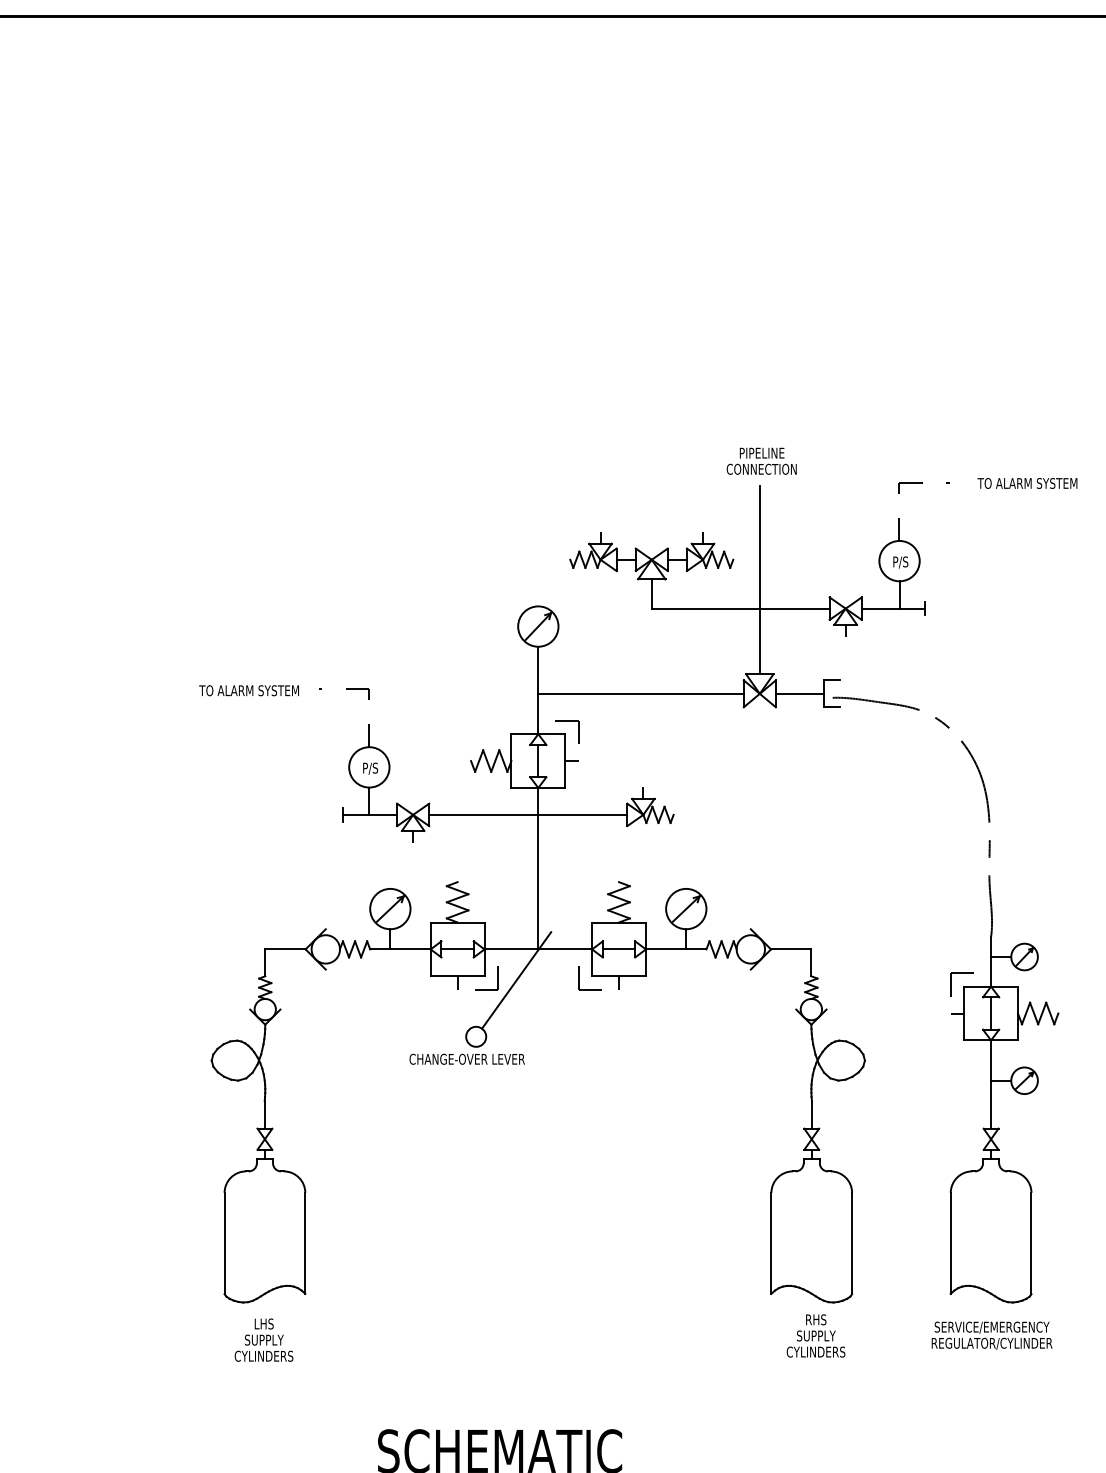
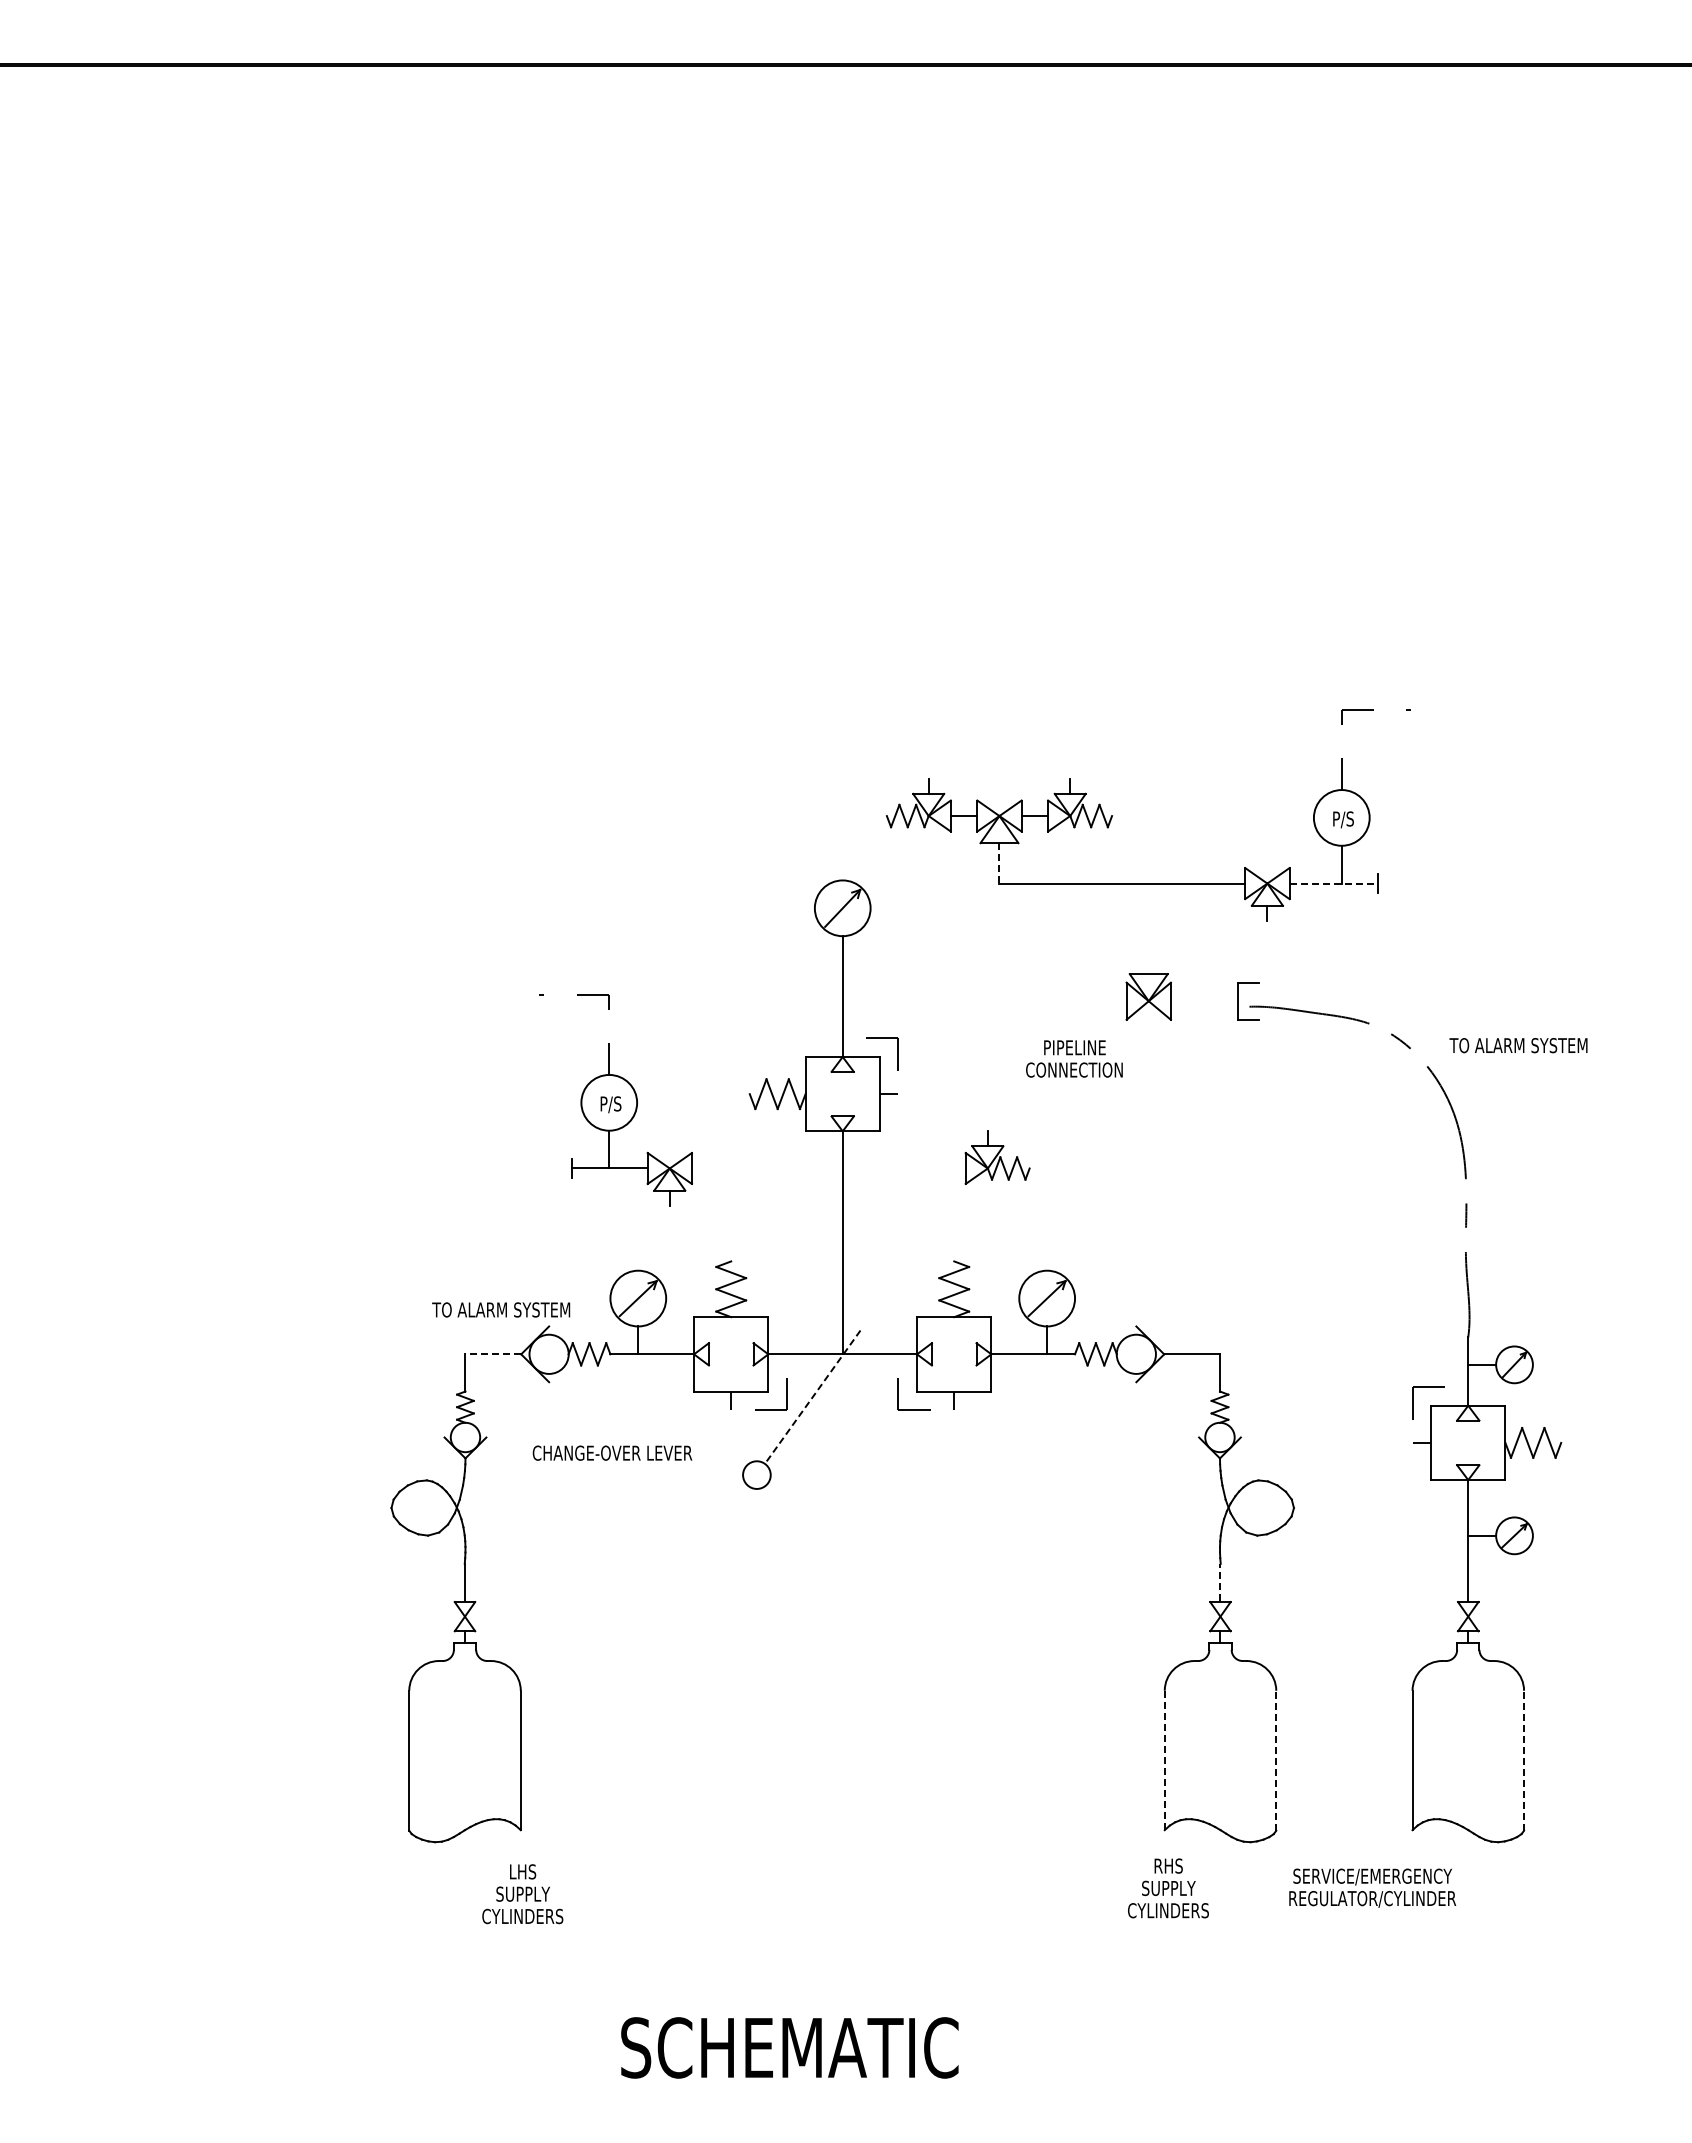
text: (761, 460) -> (1074, 1058), moved
text: (1027, 483) -> (1518, 1045), moved
line: (759, 579) -> (1148, 843), removed
line: (651, 594) -> (999, 863), solid -> dashed
line: (893, 608) -> (1333, 883), solid -> dashed
text: (249, 690) -> (501, 1309), moved
line: (640, 694) -> (984, 1001), removed
line: (799, 694) -> (1203, 1001), removed
line: (538, 760) -> (842, 1093), removed
line: (528, 814) -> (828, 1168), removed
line: (285, 949) -> (493, 1354), solid -> dashed
line: (457, 949) -> (730, 1354), removed
line: (618, 949) -> (953, 1354), removed
line: (516, 980) -> (812, 1397), solid -> dashed
line: (991, 1013) -> (1468, 1442), removed
text: (467, 1058) -> (612, 1452), moved
line: (811, 1114) -> (1220, 1582), solid -> dashed
line: (771, 1243) -> (1164, 1760), solid -> dashed
line: (852, 1243) -> (1276, 1760), solid -> dashed
line: (1031, 1243) -> (1524, 1760), solid -> dashed
text: (991, 1335) -> (1372, 1887), moved
text: (816, 1336) -> (1168, 1888), moved
text: (263, 1340) -> (522, 1894), moved

